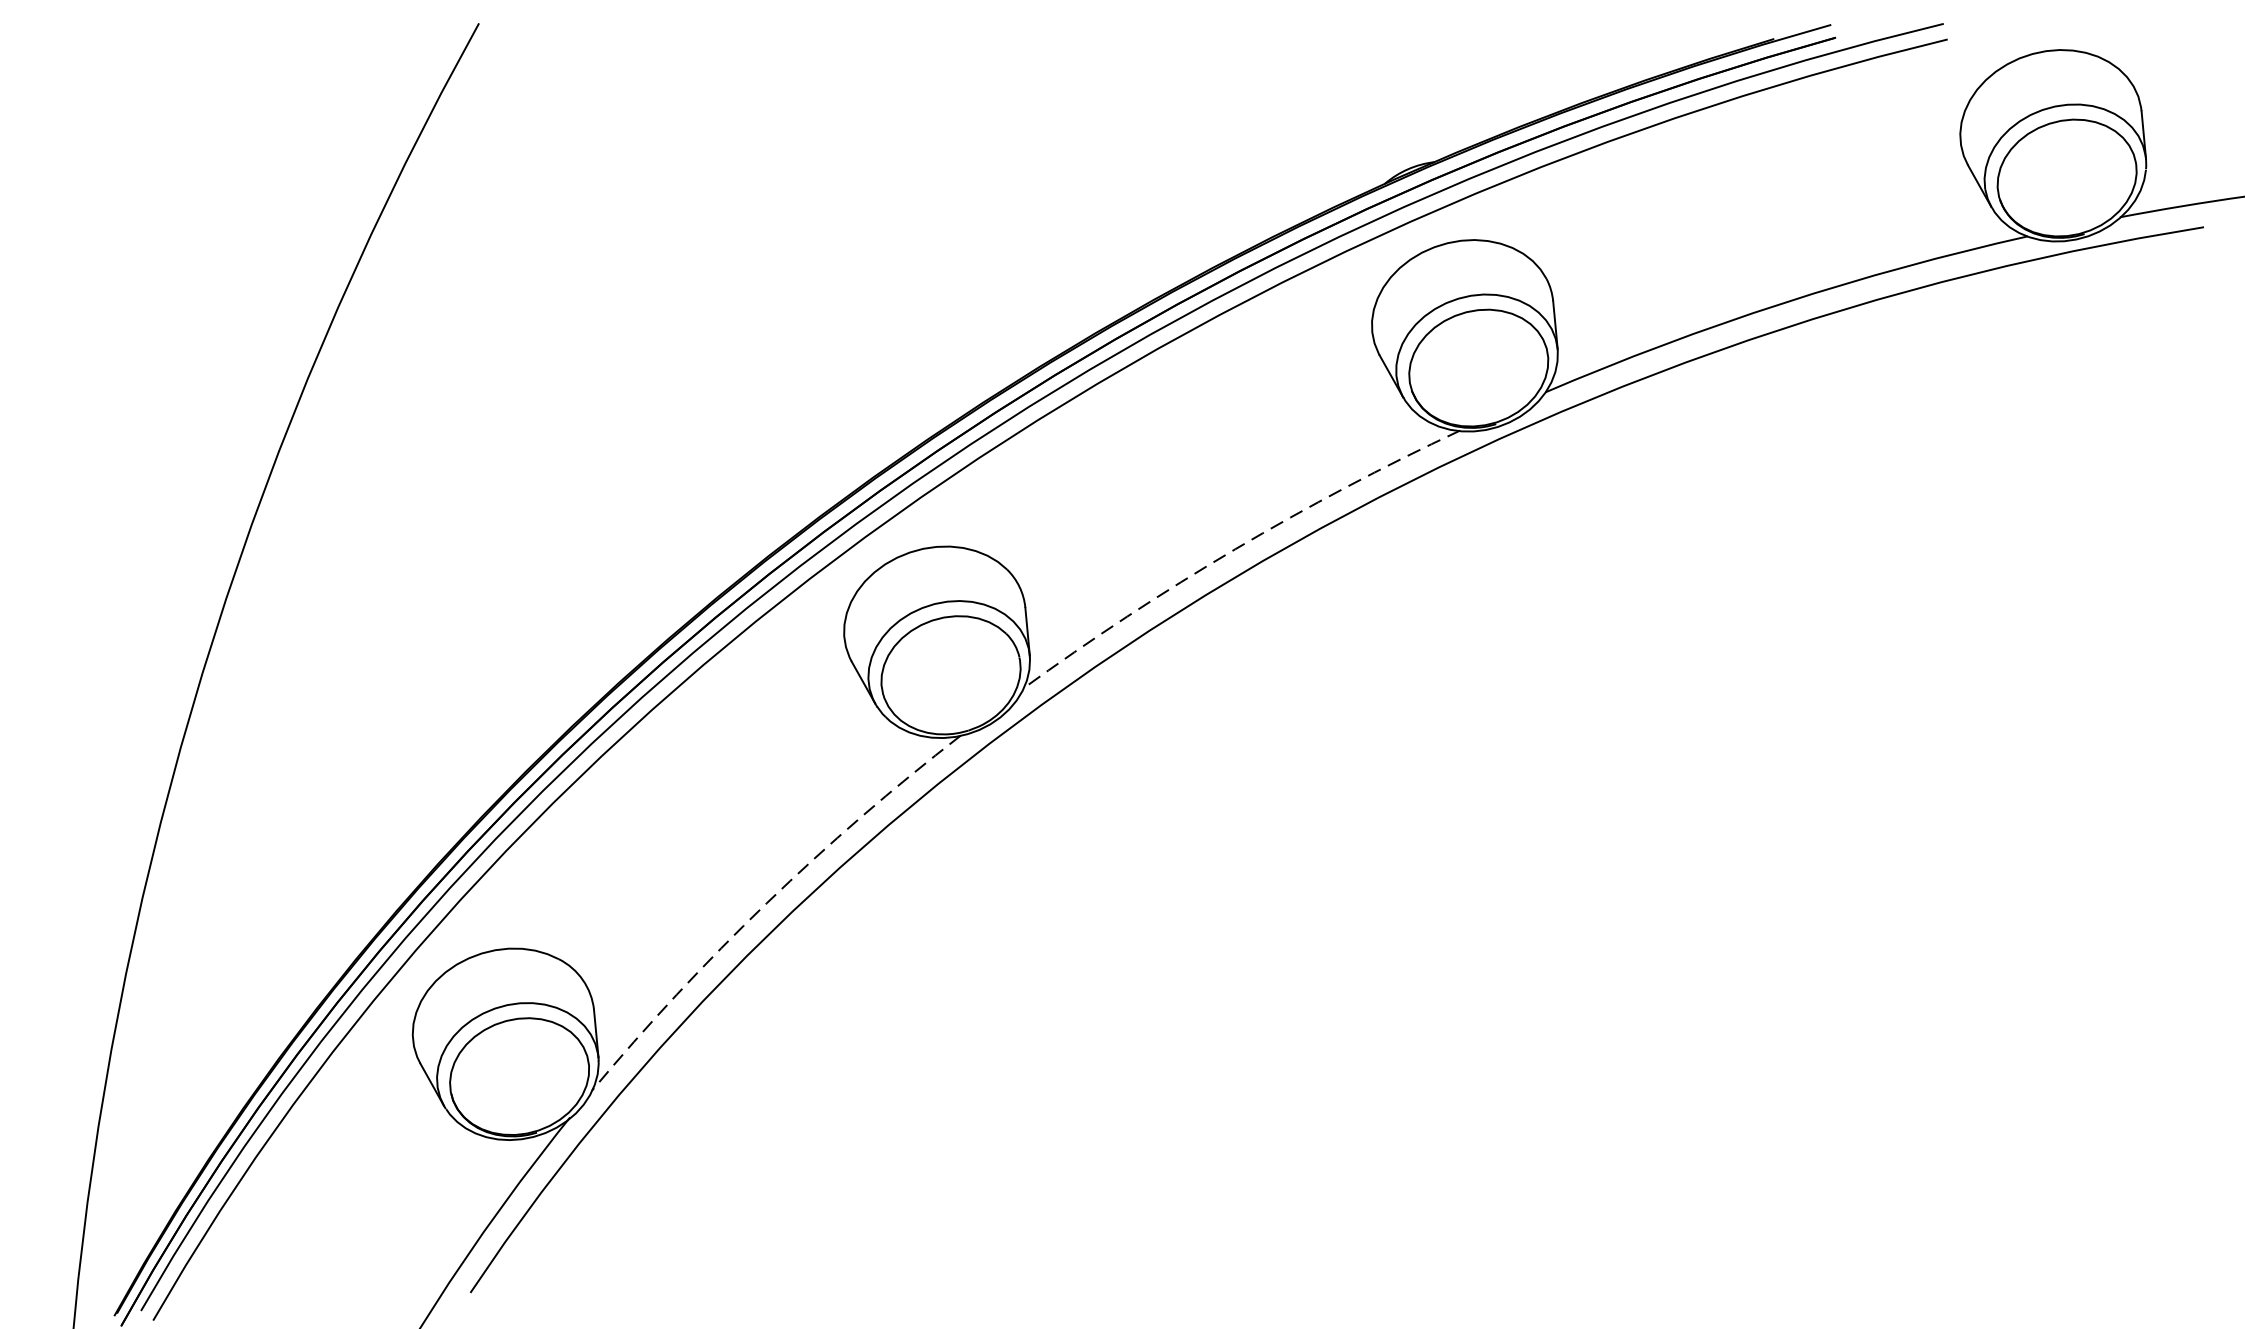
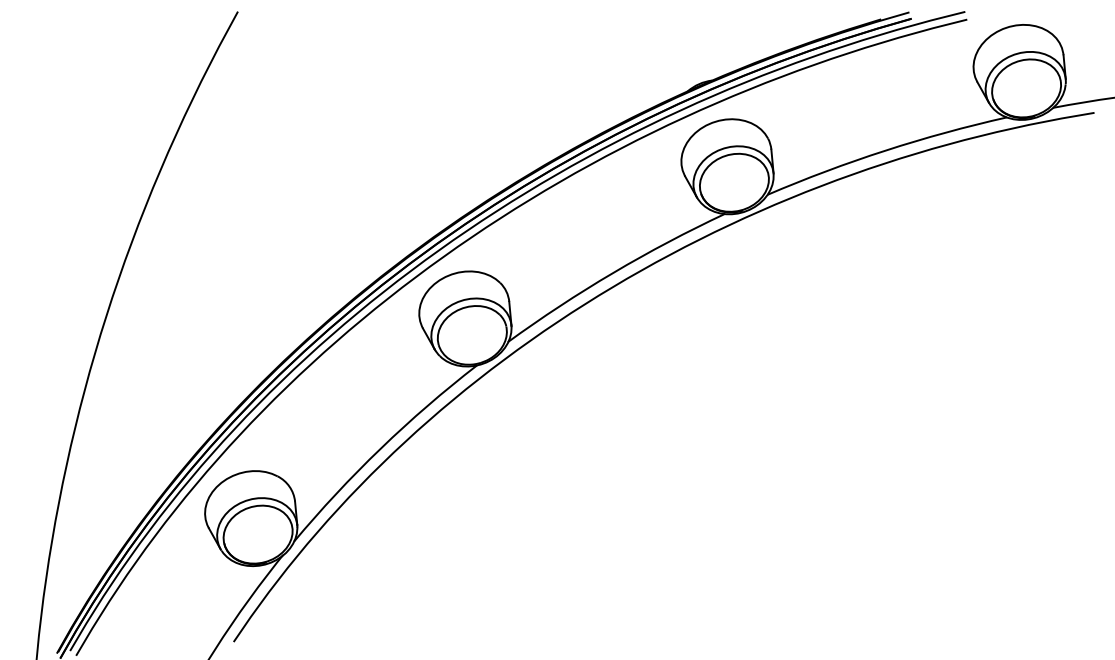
arc: (1235, 548) -> (613, 272), dashed -> solid
arc: (766, 903) -> (380, 448), dashed -> solid

